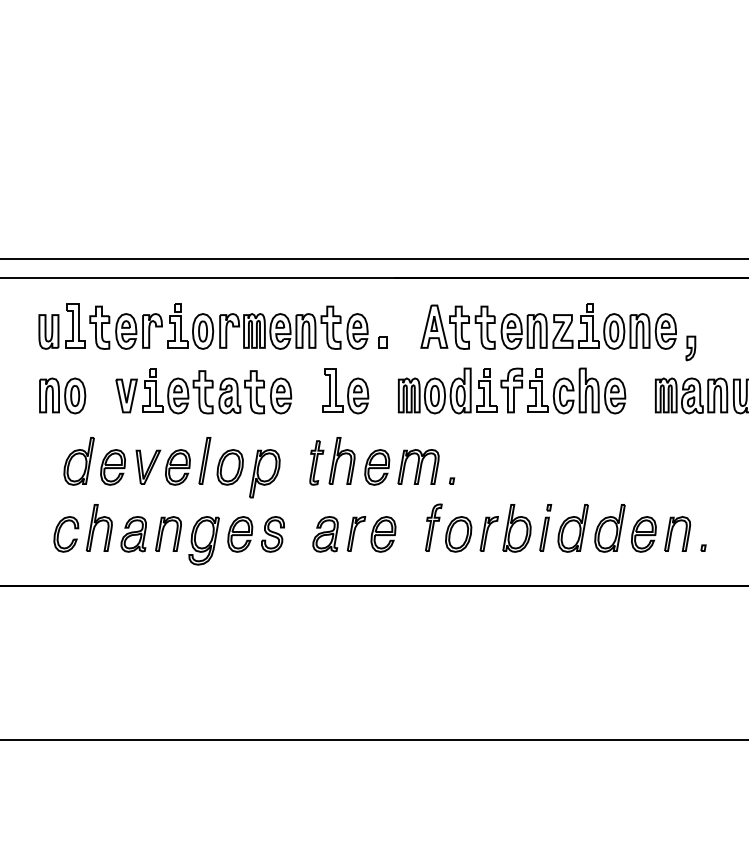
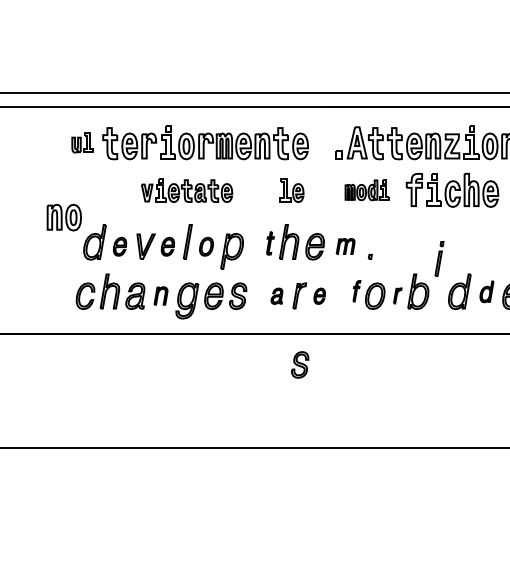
part: (61, 326) -> (81, 142), size x0.6
part: (382, 342) -> (338, 155), moved
part: (447, 390) -> (366, 189), size x0.6
part: (203, 391) -> (186, 190), size x0.7
part: (345, 391) -> (291, 190), size x0.7
part: (62, 395) -> (64, 217), moved
part: (316, 462) -> (270, 243), size x0.7
part: (418, 466) -> (345, 246), size x0.6
part: (112, 467) -> (119, 246), size x0.7
part: (177, 467) -> (167, 246), size x0.7
part: (229, 467) -> (206, 246), size x0.7
part: (433, 527) -> (356, 291), size x0.6
part: (545, 527) -> (439, 258), moved
part: (609, 528) -> (486, 291), size x0.6
part: (168, 533) -> (160, 295), size x0.7
part: (488, 533) -> (397, 295), size x0.6
part: (325, 534) -> (276, 296), size x0.6
part: (383, 534) -> (319, 296), size x0.6
part: (356, 627) -> (299, 364), added

